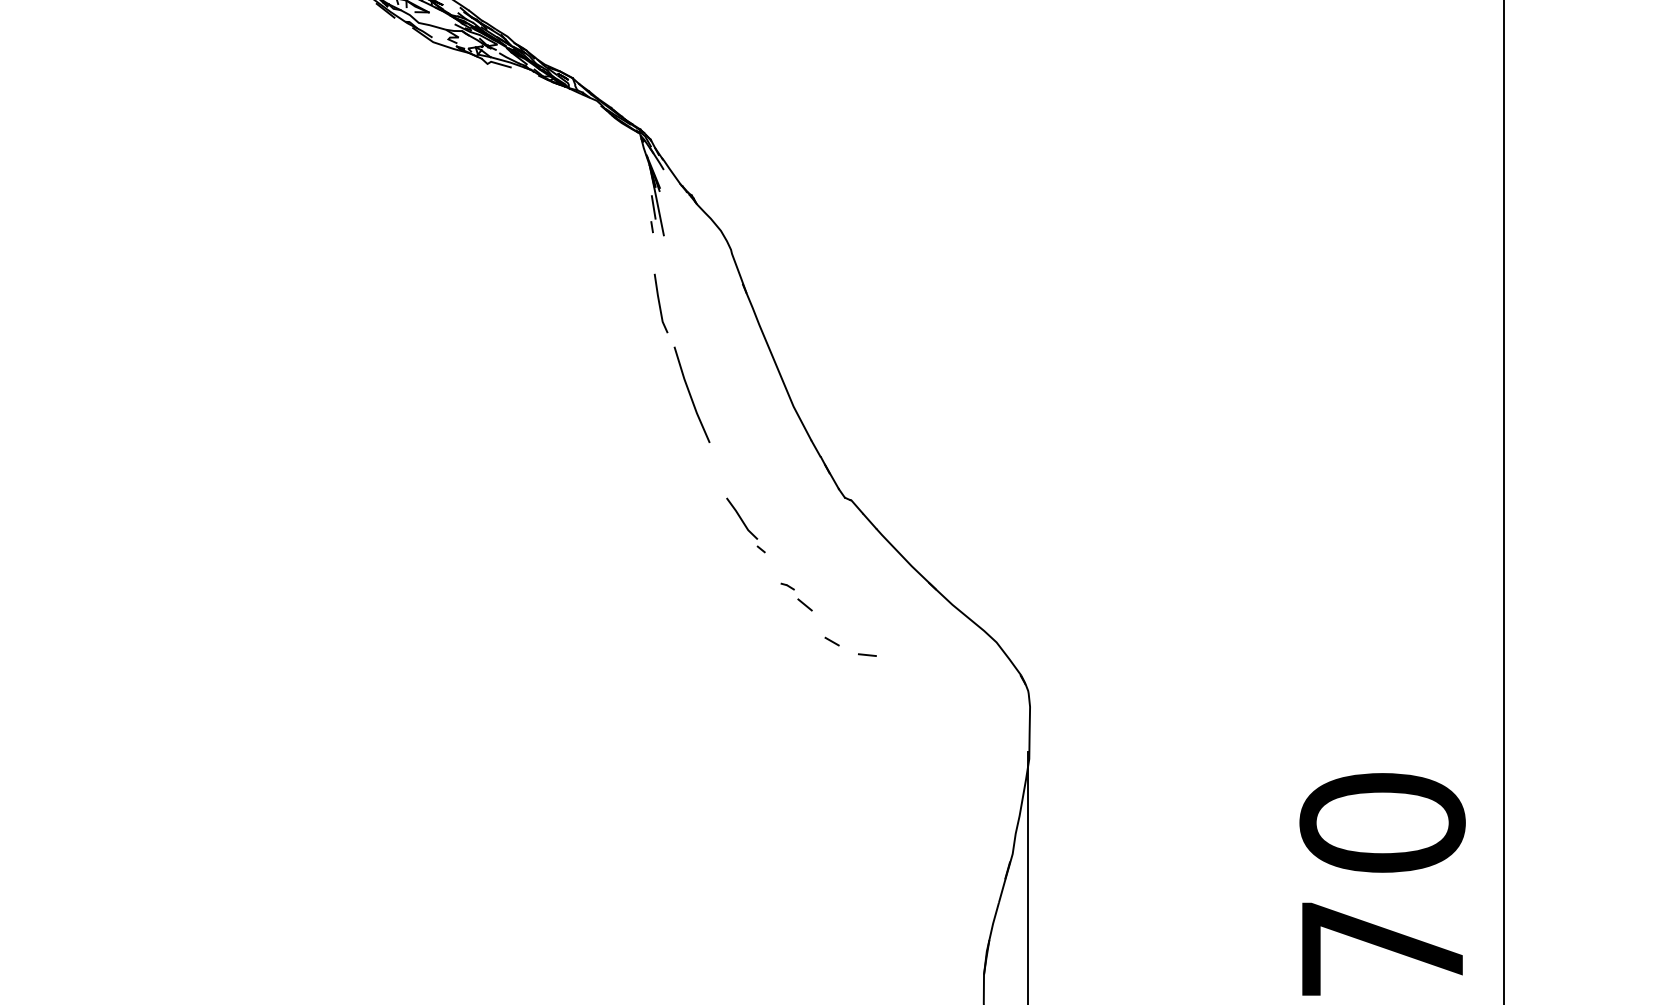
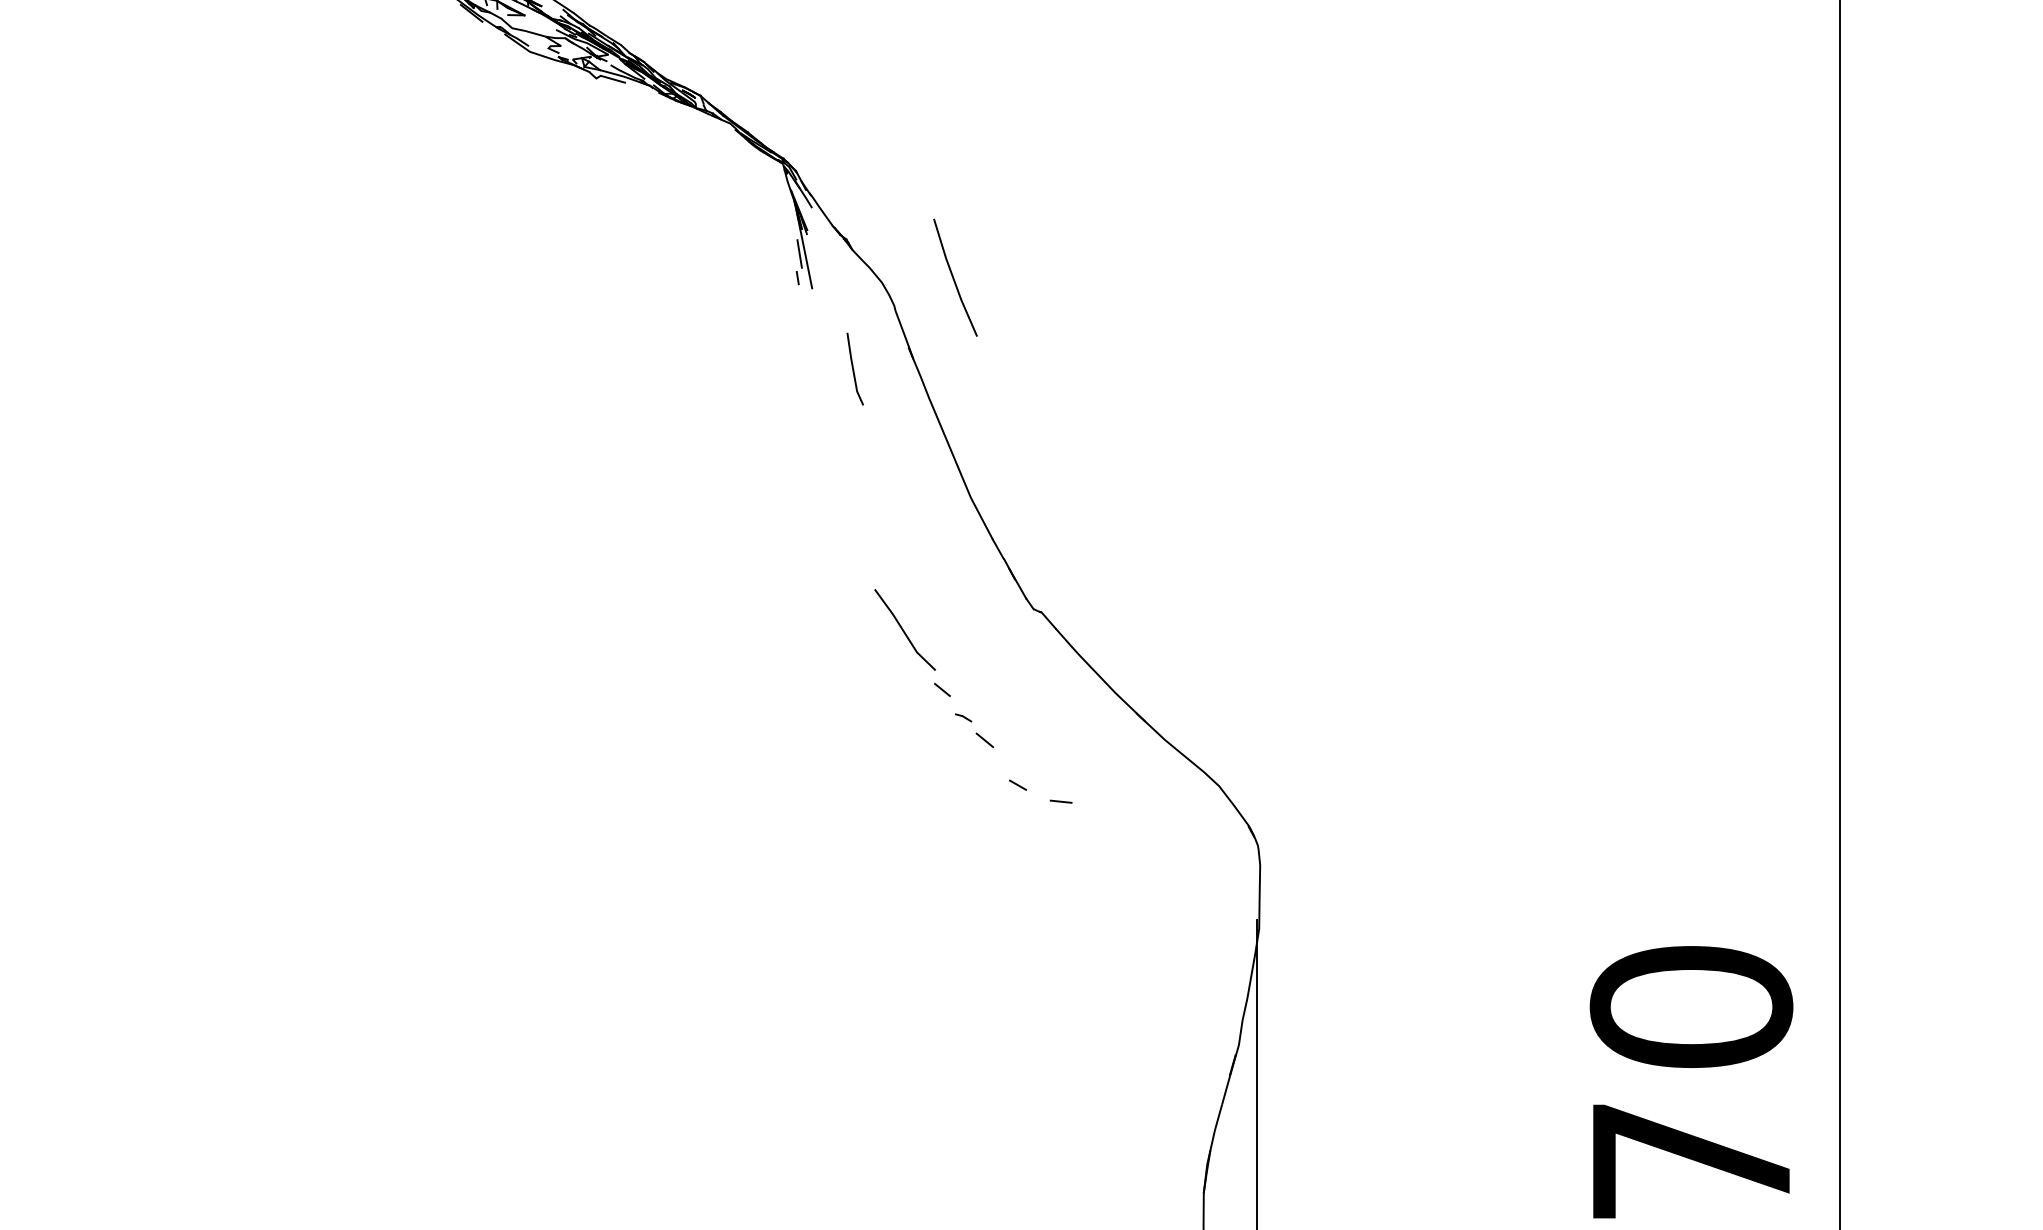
line: (660, 303) -> (854, 369), moved
line: (690, 394) -> (953, 277), moved
part: (745, 525) -> (911, 643), size x1.6

